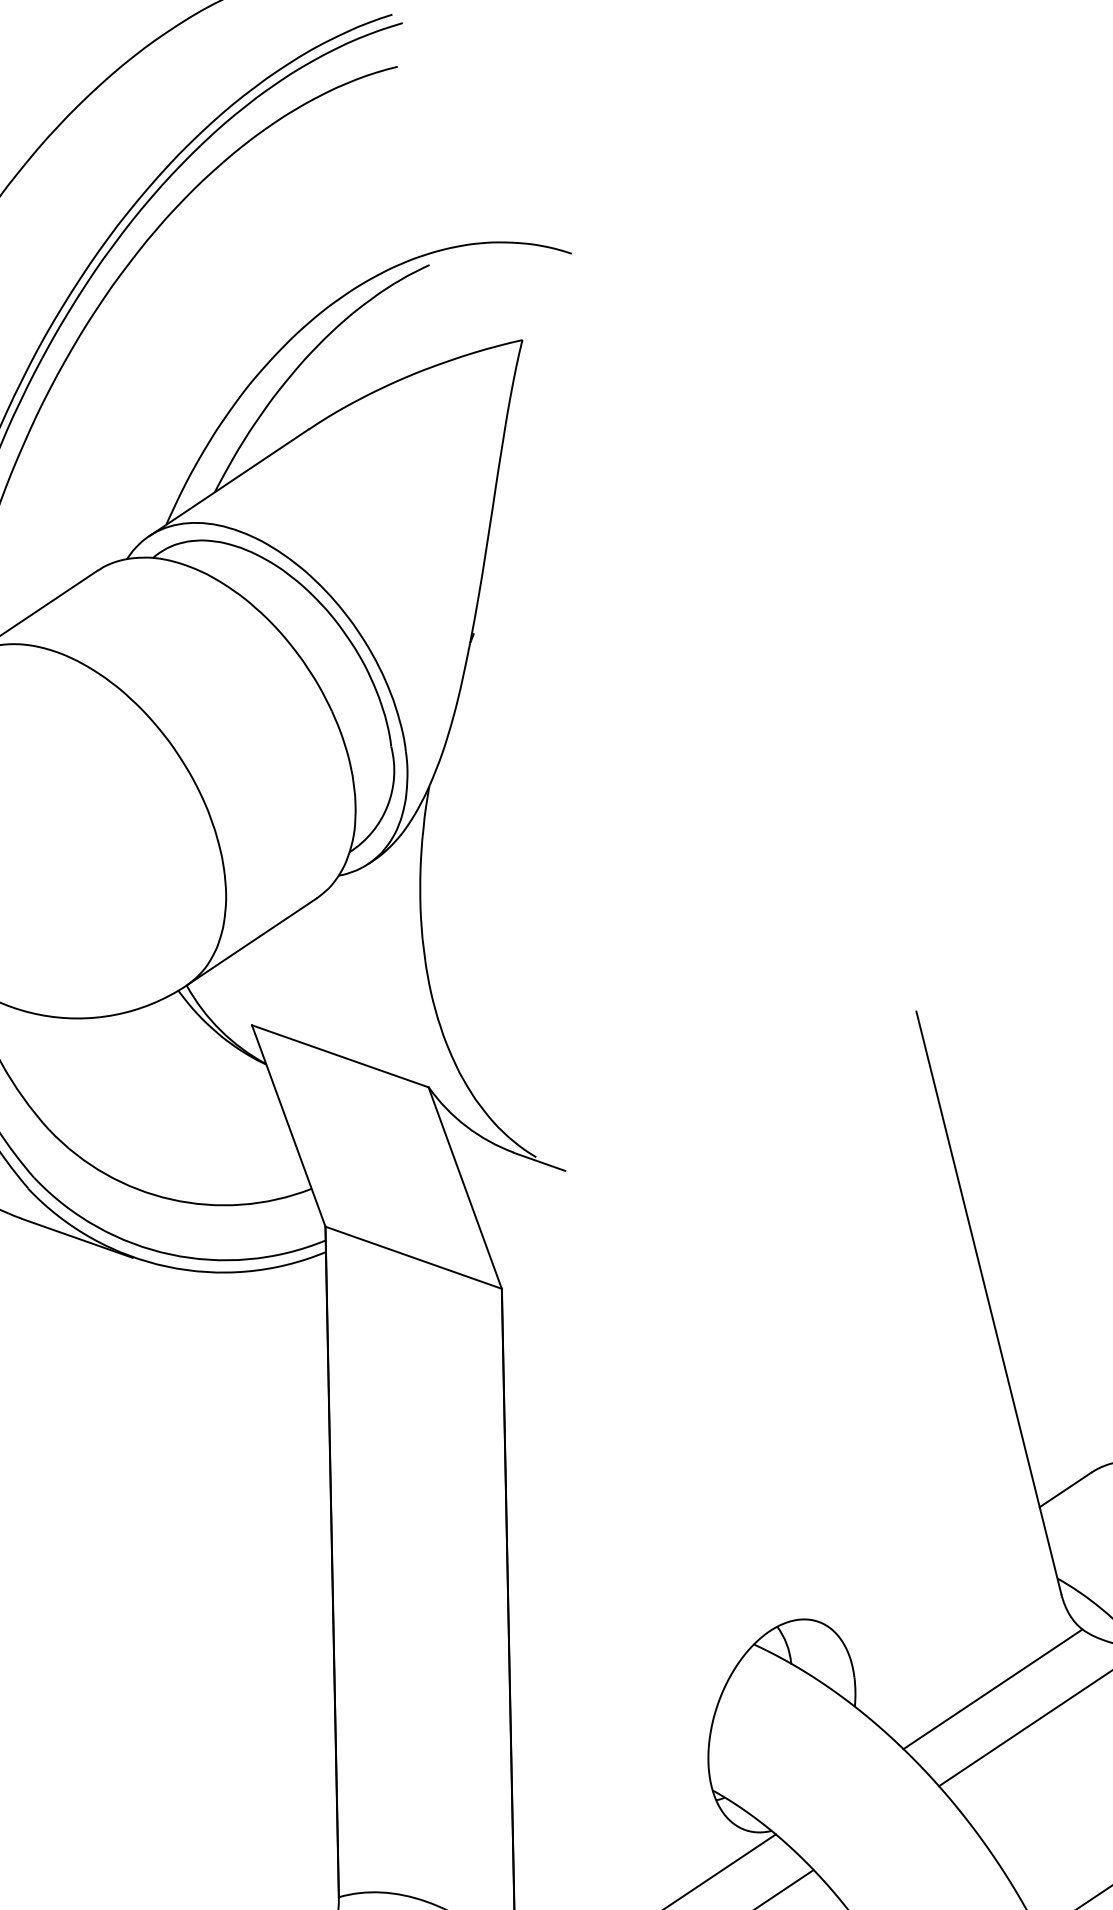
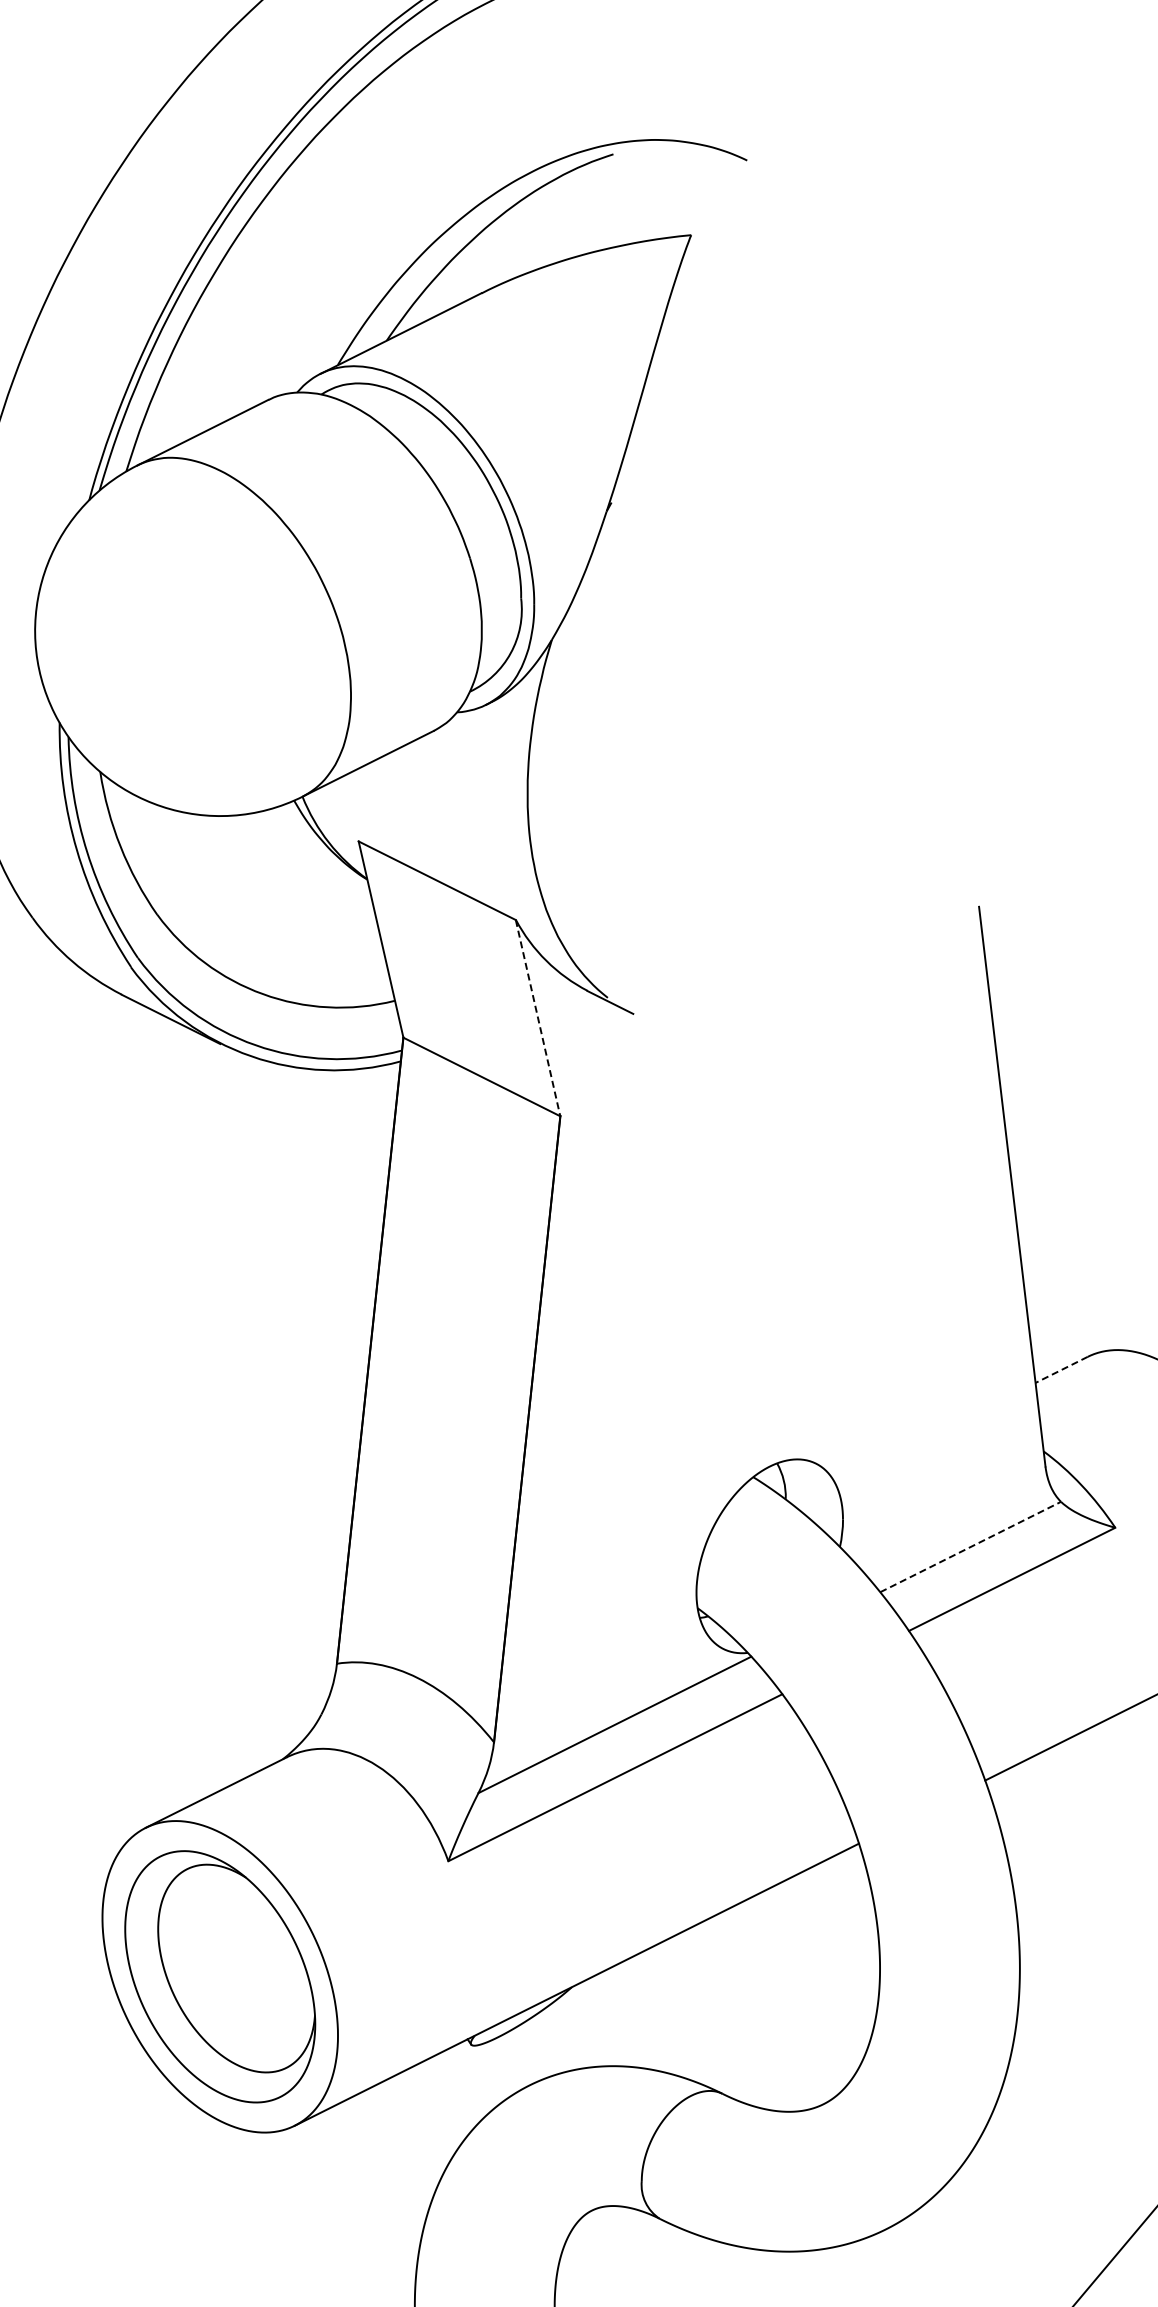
line: (465, 1188) -> (538, 1018), solid -> dashed
line: (1065, 1490) -> (1061, 1370), solid -> dashed
line: (993, 1688) -> (971, 1546), solid -> dashed

